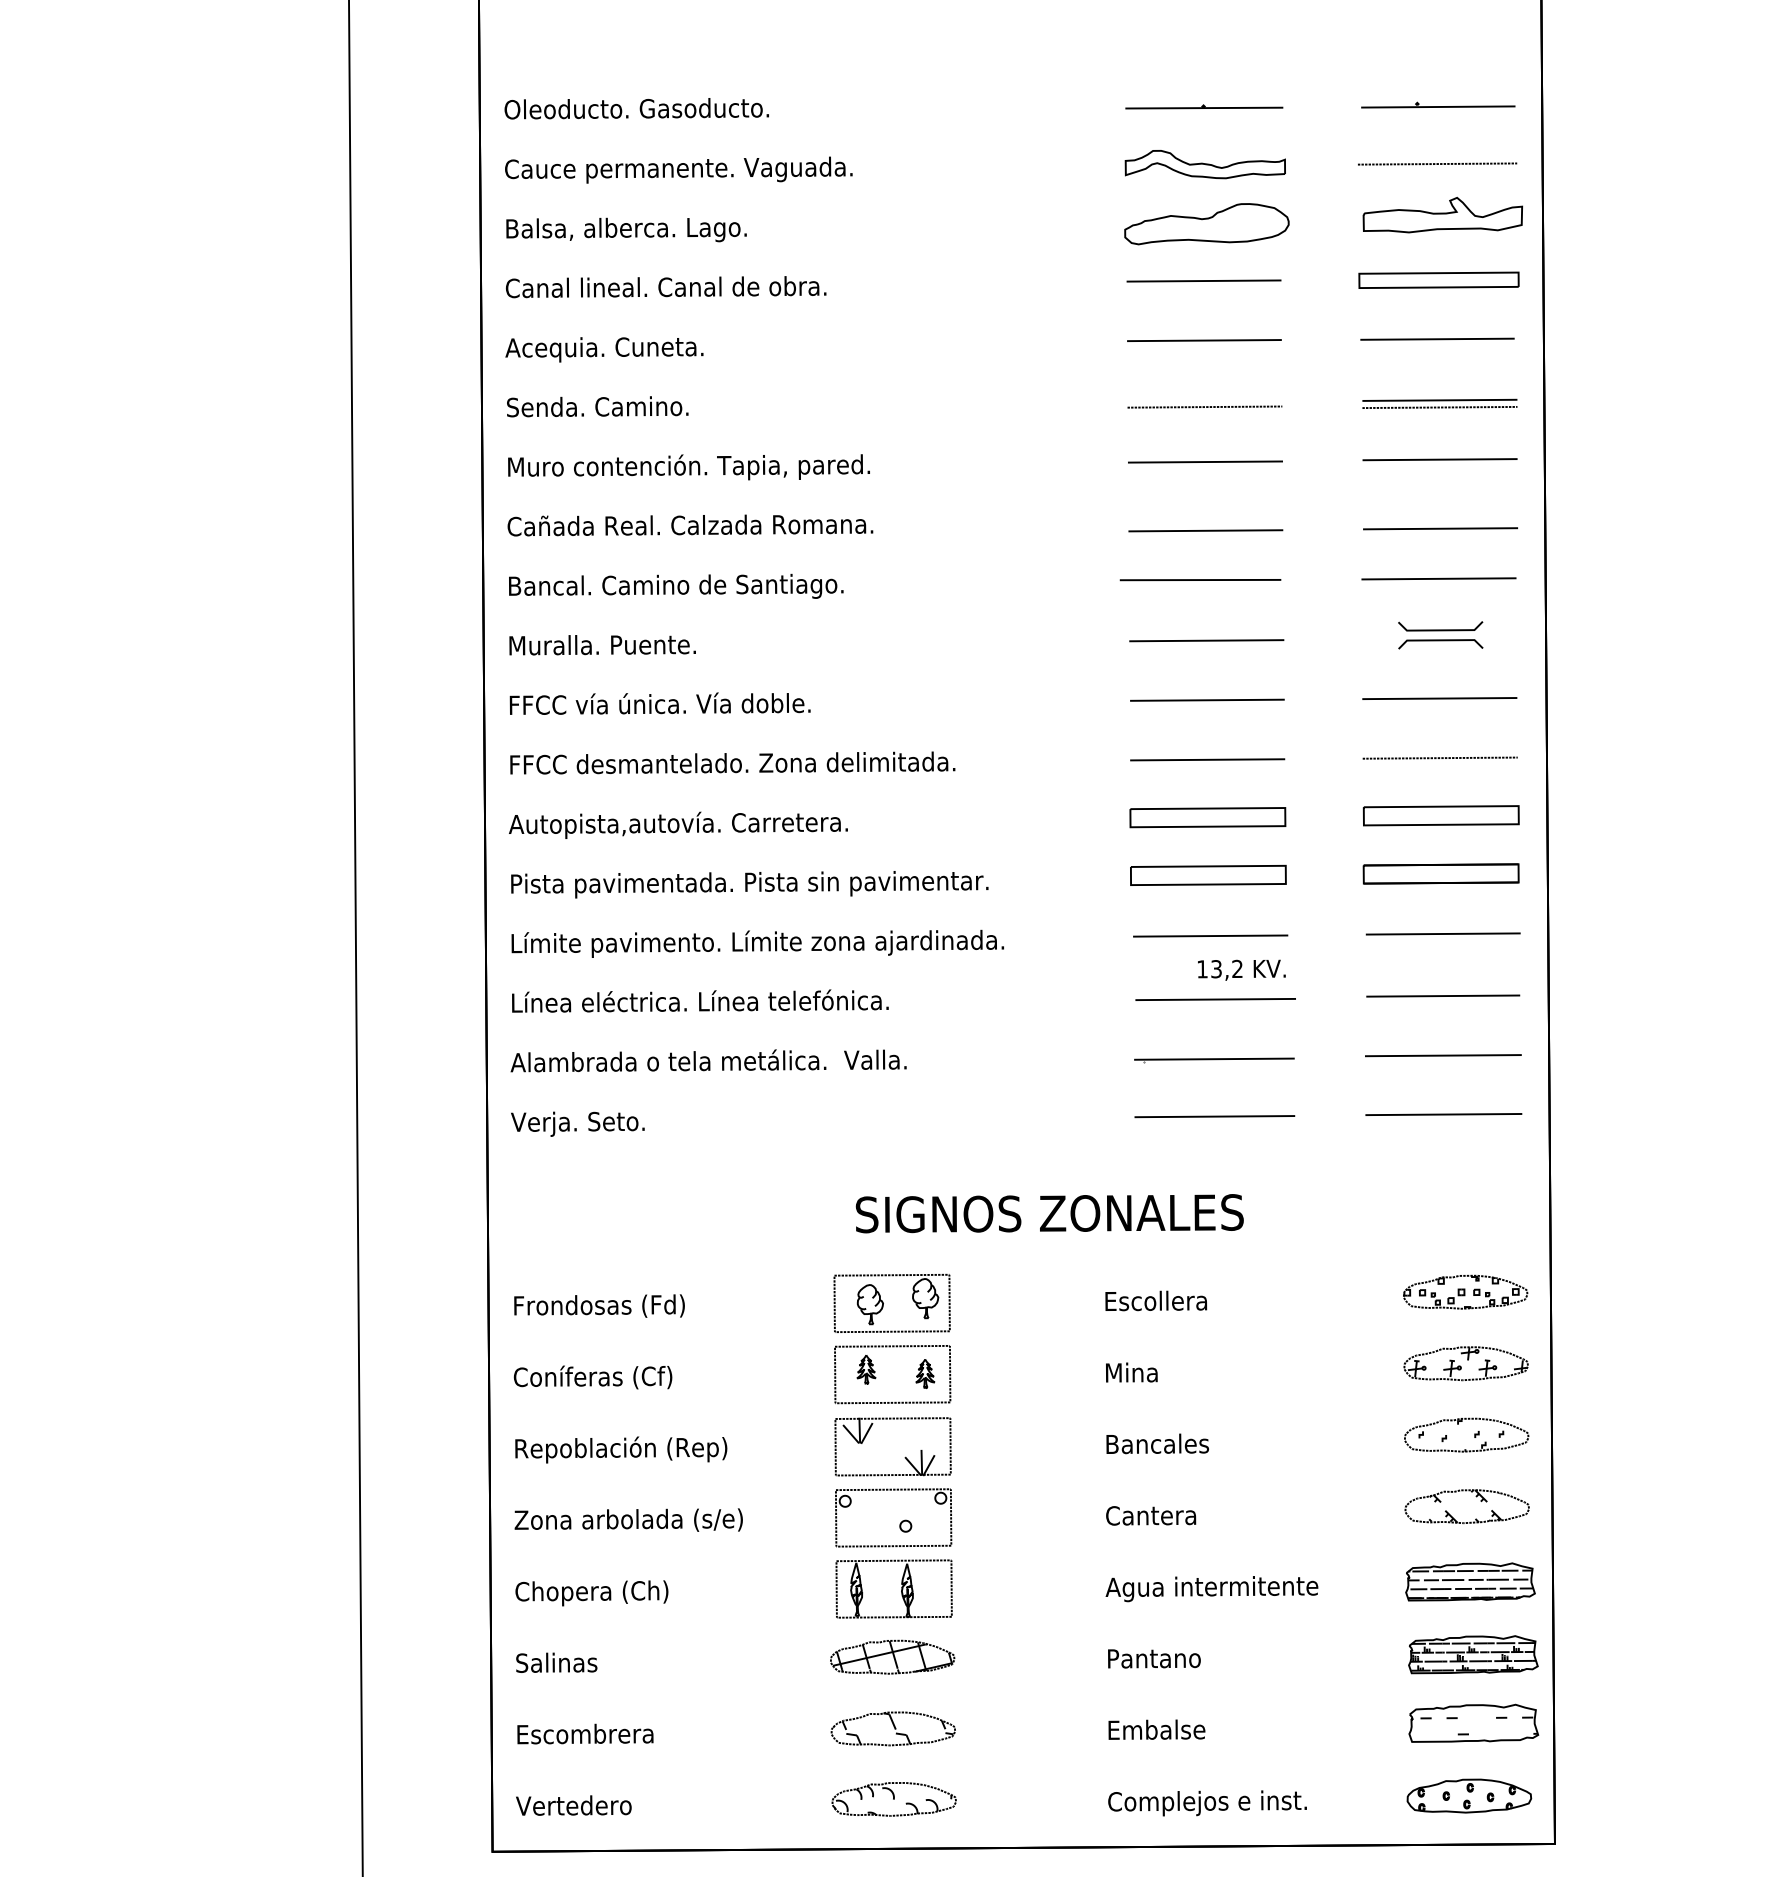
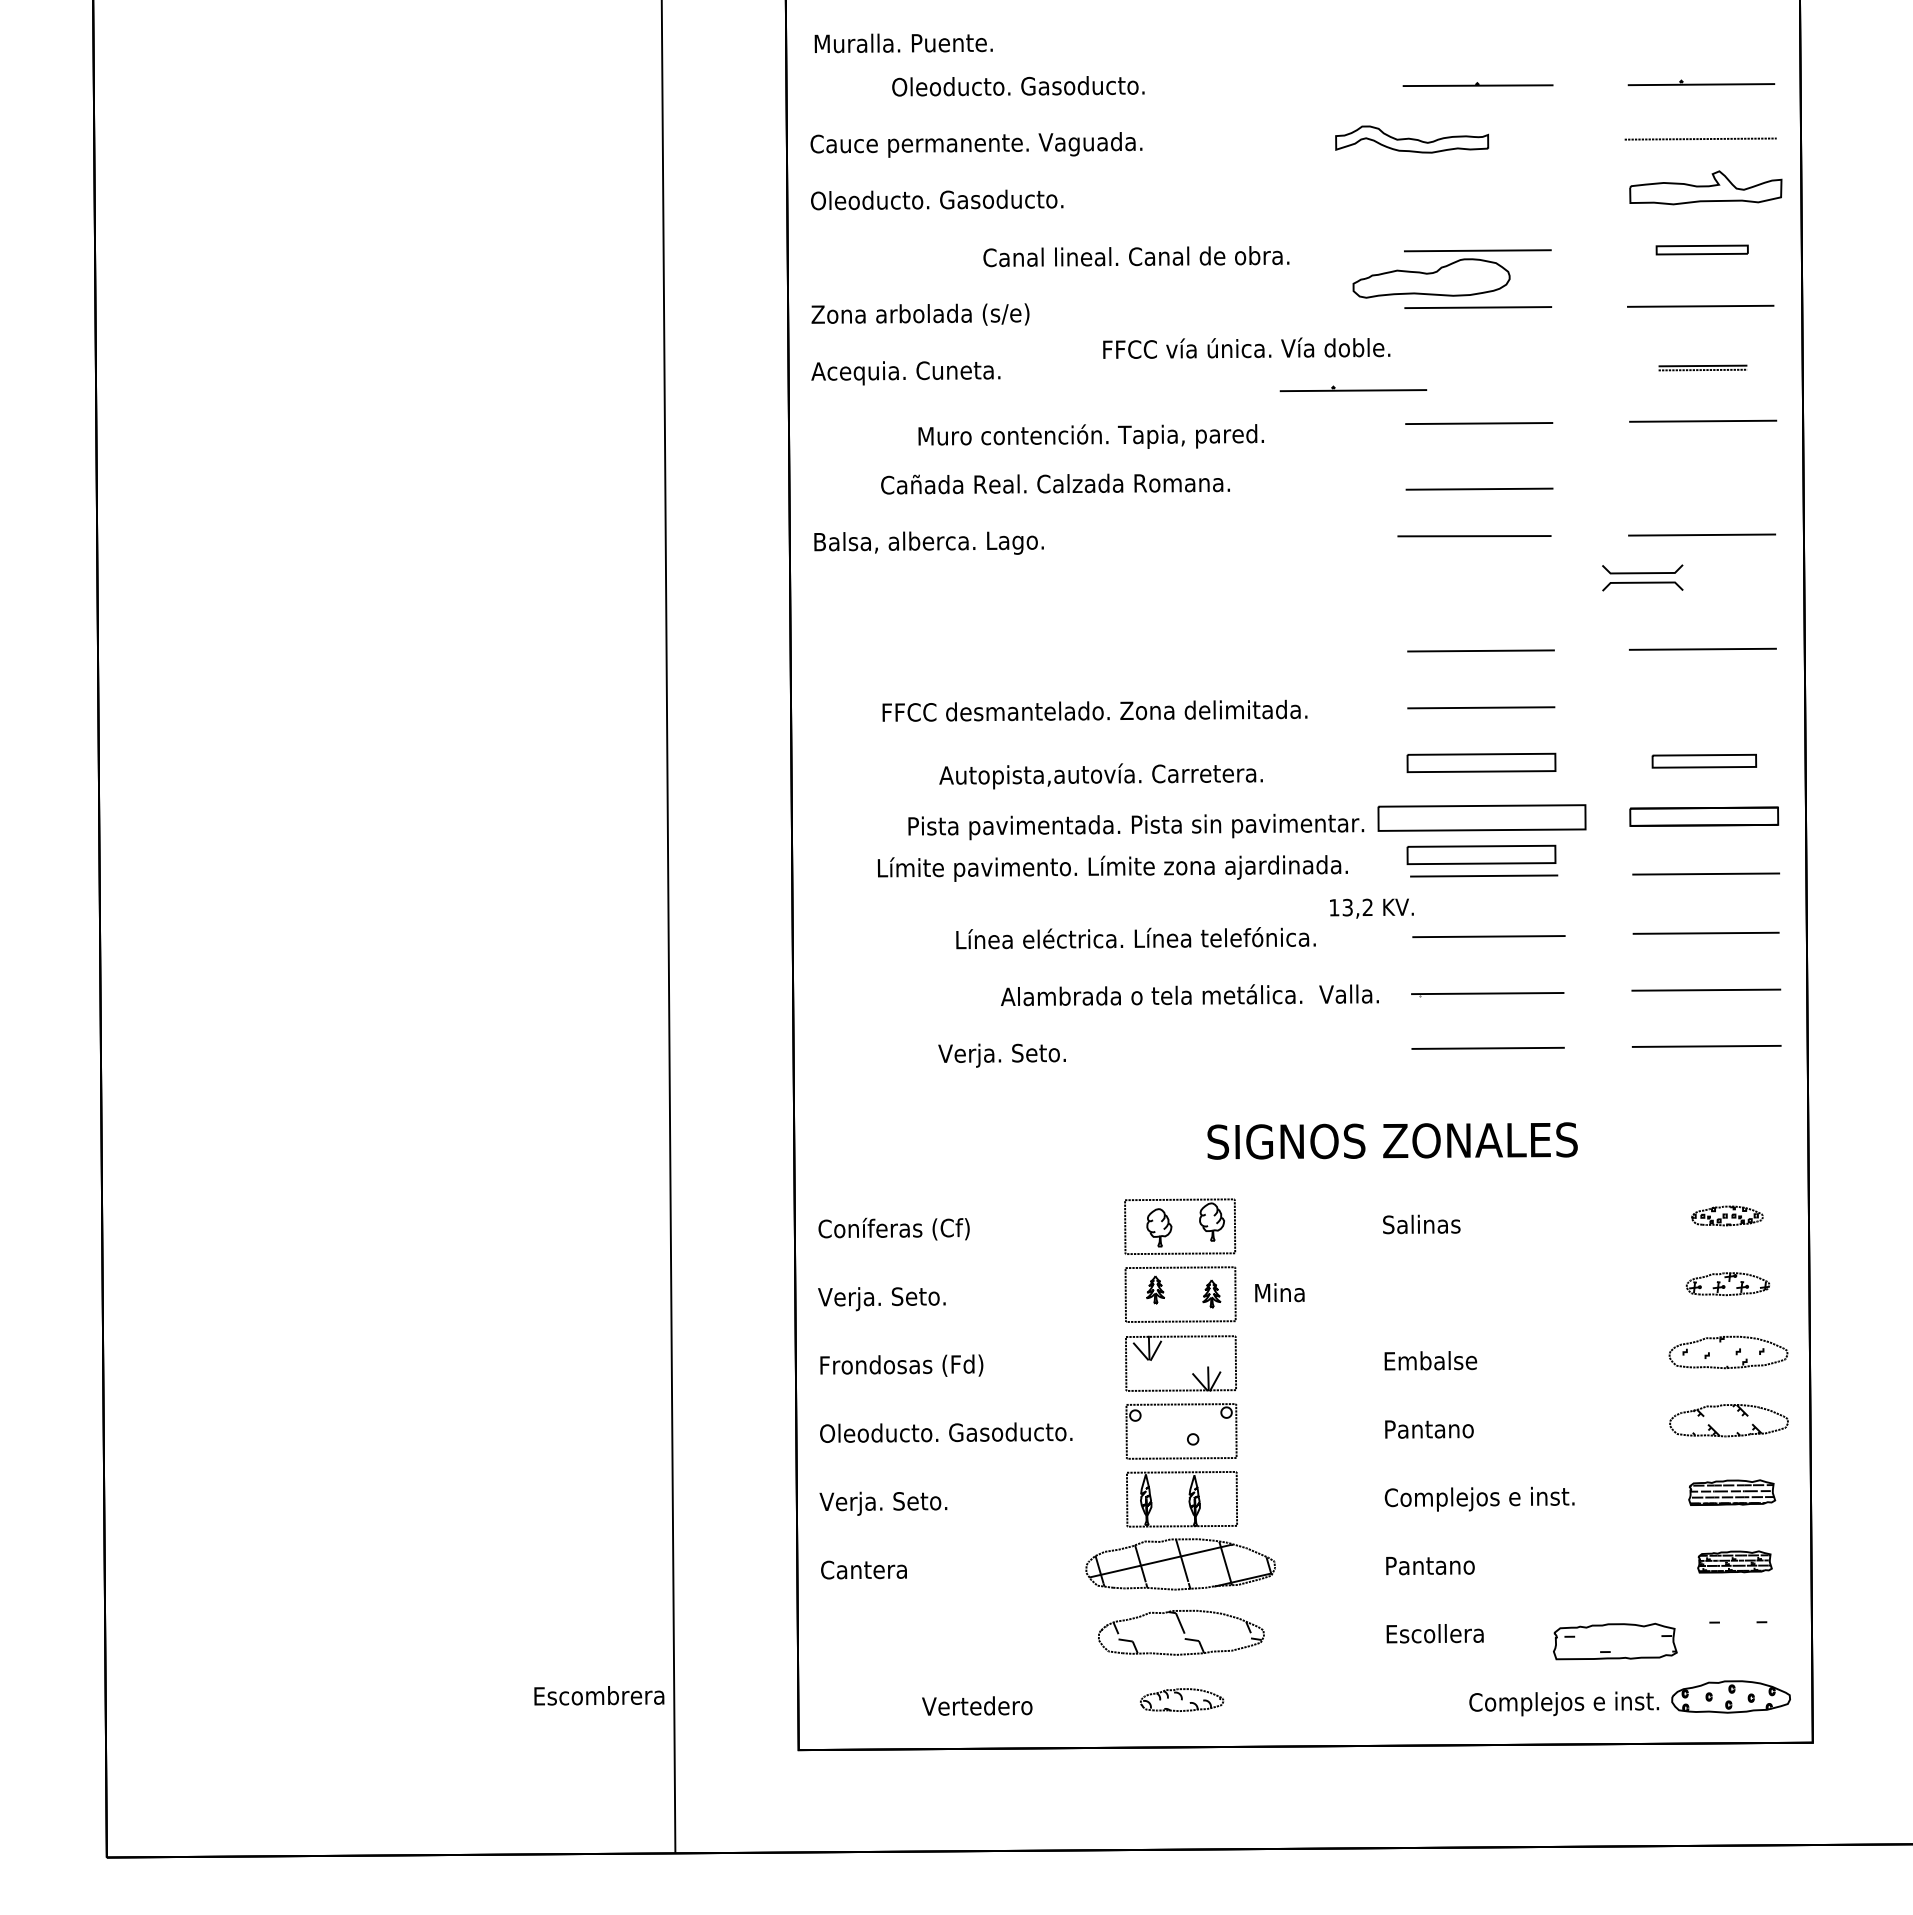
text: (636, 108) -> (1018, 86), moved
part: (1205, 164) -> (1412, 139), moved
part: (1206, 224) -> (1431, 278), moved
text: (637, 229) -> (937, 201), Balsa, alberca. Lago. -> Oleoducto. Gasoducto.
part: (1439, 279) -> (1702, 249), size x0.6
text: (666, 287) -> (1136, 256), moved
text: (620, 348) -> (920, 315), Acequia. Cuneta. -> Zona arbolada (s/e)
part: (1439, 403) -> (1702, 367), size x0.6
line: (1204, 406) -> (1478, 370), removed
text: (604, 408) -> (905, 372), Senda. Camino. -> Acequia. Cuneta.
part: (1073, 425) -> (1353, 388), added
text: (688, 467) -> (1090, 436), moved
text: (690, 524) -> (1055, 483), moved
line: (1440, 527) -> (1703, 486), removed
text: (691, 586) -> (988, 542), Bancal. Camino de Santiago. -> Balsa, alberca. Lago.
part: (1440, 634) -> (1642, 577), moved
line: (1206, 640) -> (1480, 593), removed
text: (602, 645) -> (903, 43), moved
text: (659, 702) -> (1246, 347), moved
line: (1440, 757) -> (1703, 705), removed
text: (732, 762) -> (1094, 710), moved
part: (1441, 816) -> (1704, 761), size x0.7
text: (677, 825) -> (1100, 776), moved
part: (1207, 875) -> (1481, 818), size x1.4
text: (750, 884) -> (1136, 826), moved
part: (1207, 913) -> (1481, 854), added
text: (757, 943) -> (1112, 868), moved
text: (1241, 970) -> (1371, 908), moved
text: (699, 1001) -> (1135, 938), moved
text: (708, 1061) -> (1189, 995), moved
text: (577, 1124) -> (1001, 1055), moved
text: (1049, 1213) -> (1392, 1140), moved
part: (1465, 1291) -> (1727, 1215), size x0.6
text: (1155, 1301) -> (1431, 1224), Escollera -> Salinas
text: (599, 1305) -> (900, 1228), Frondosas (Fd) -> Coníferas (Cf)
part: (1465, 1362) -> (1727, 1283), size x0.7
text: (1131, 1372) -> (1279, 1292), moved
text: (592, 1378) -> (894, 1298), Coníferas (Cf) -> Verja. Seto.
text: (1160, 1443) -> (1436, 1360), Bancales -> Embalse
text: (622, 1449) -> (922, 1366), Repoblación (Rep) -> Frondosas (Fd)
text: (1152, 1515) -> (1428, 1429), Cantera -> Pantano
text: (646, 1520) -> (945, 1433), Zona arbolada (s/e) -> Oleoducto. Gasoducto.
part: (1469, 1581) -> (1731, 1492), size x0.7
text: (1212, 1588) -> (1485, 1498), Agua intermitente -> Complejos e inst.
text: (590, 1593) -> (892, 1503), Chopera (Ch) -> Verja. Seto.
part: (1472, 1654) -> (1734, 1561), size x0.6
part: (892, 1657) -> (1180, 1564), size x1.6
text: (560, 1662) -> (863, 1569), Salinas -> Cantera
part: (1473, 1723) -> (1615, 1641), moved
part: (892, 1728) -> (1180, 1632), size x1.4
text: (1165, 1729) -> (1441, 1633), Embalse -> Escollera
text: (585, 1733) -> (599, 1695), moved
part: (893, 1798) -> (1181, 1699), size x0.7
text: (1206, 1802) -> (1563, 1703), moved
text: (574, 1805) -> (977, 1705), moved

